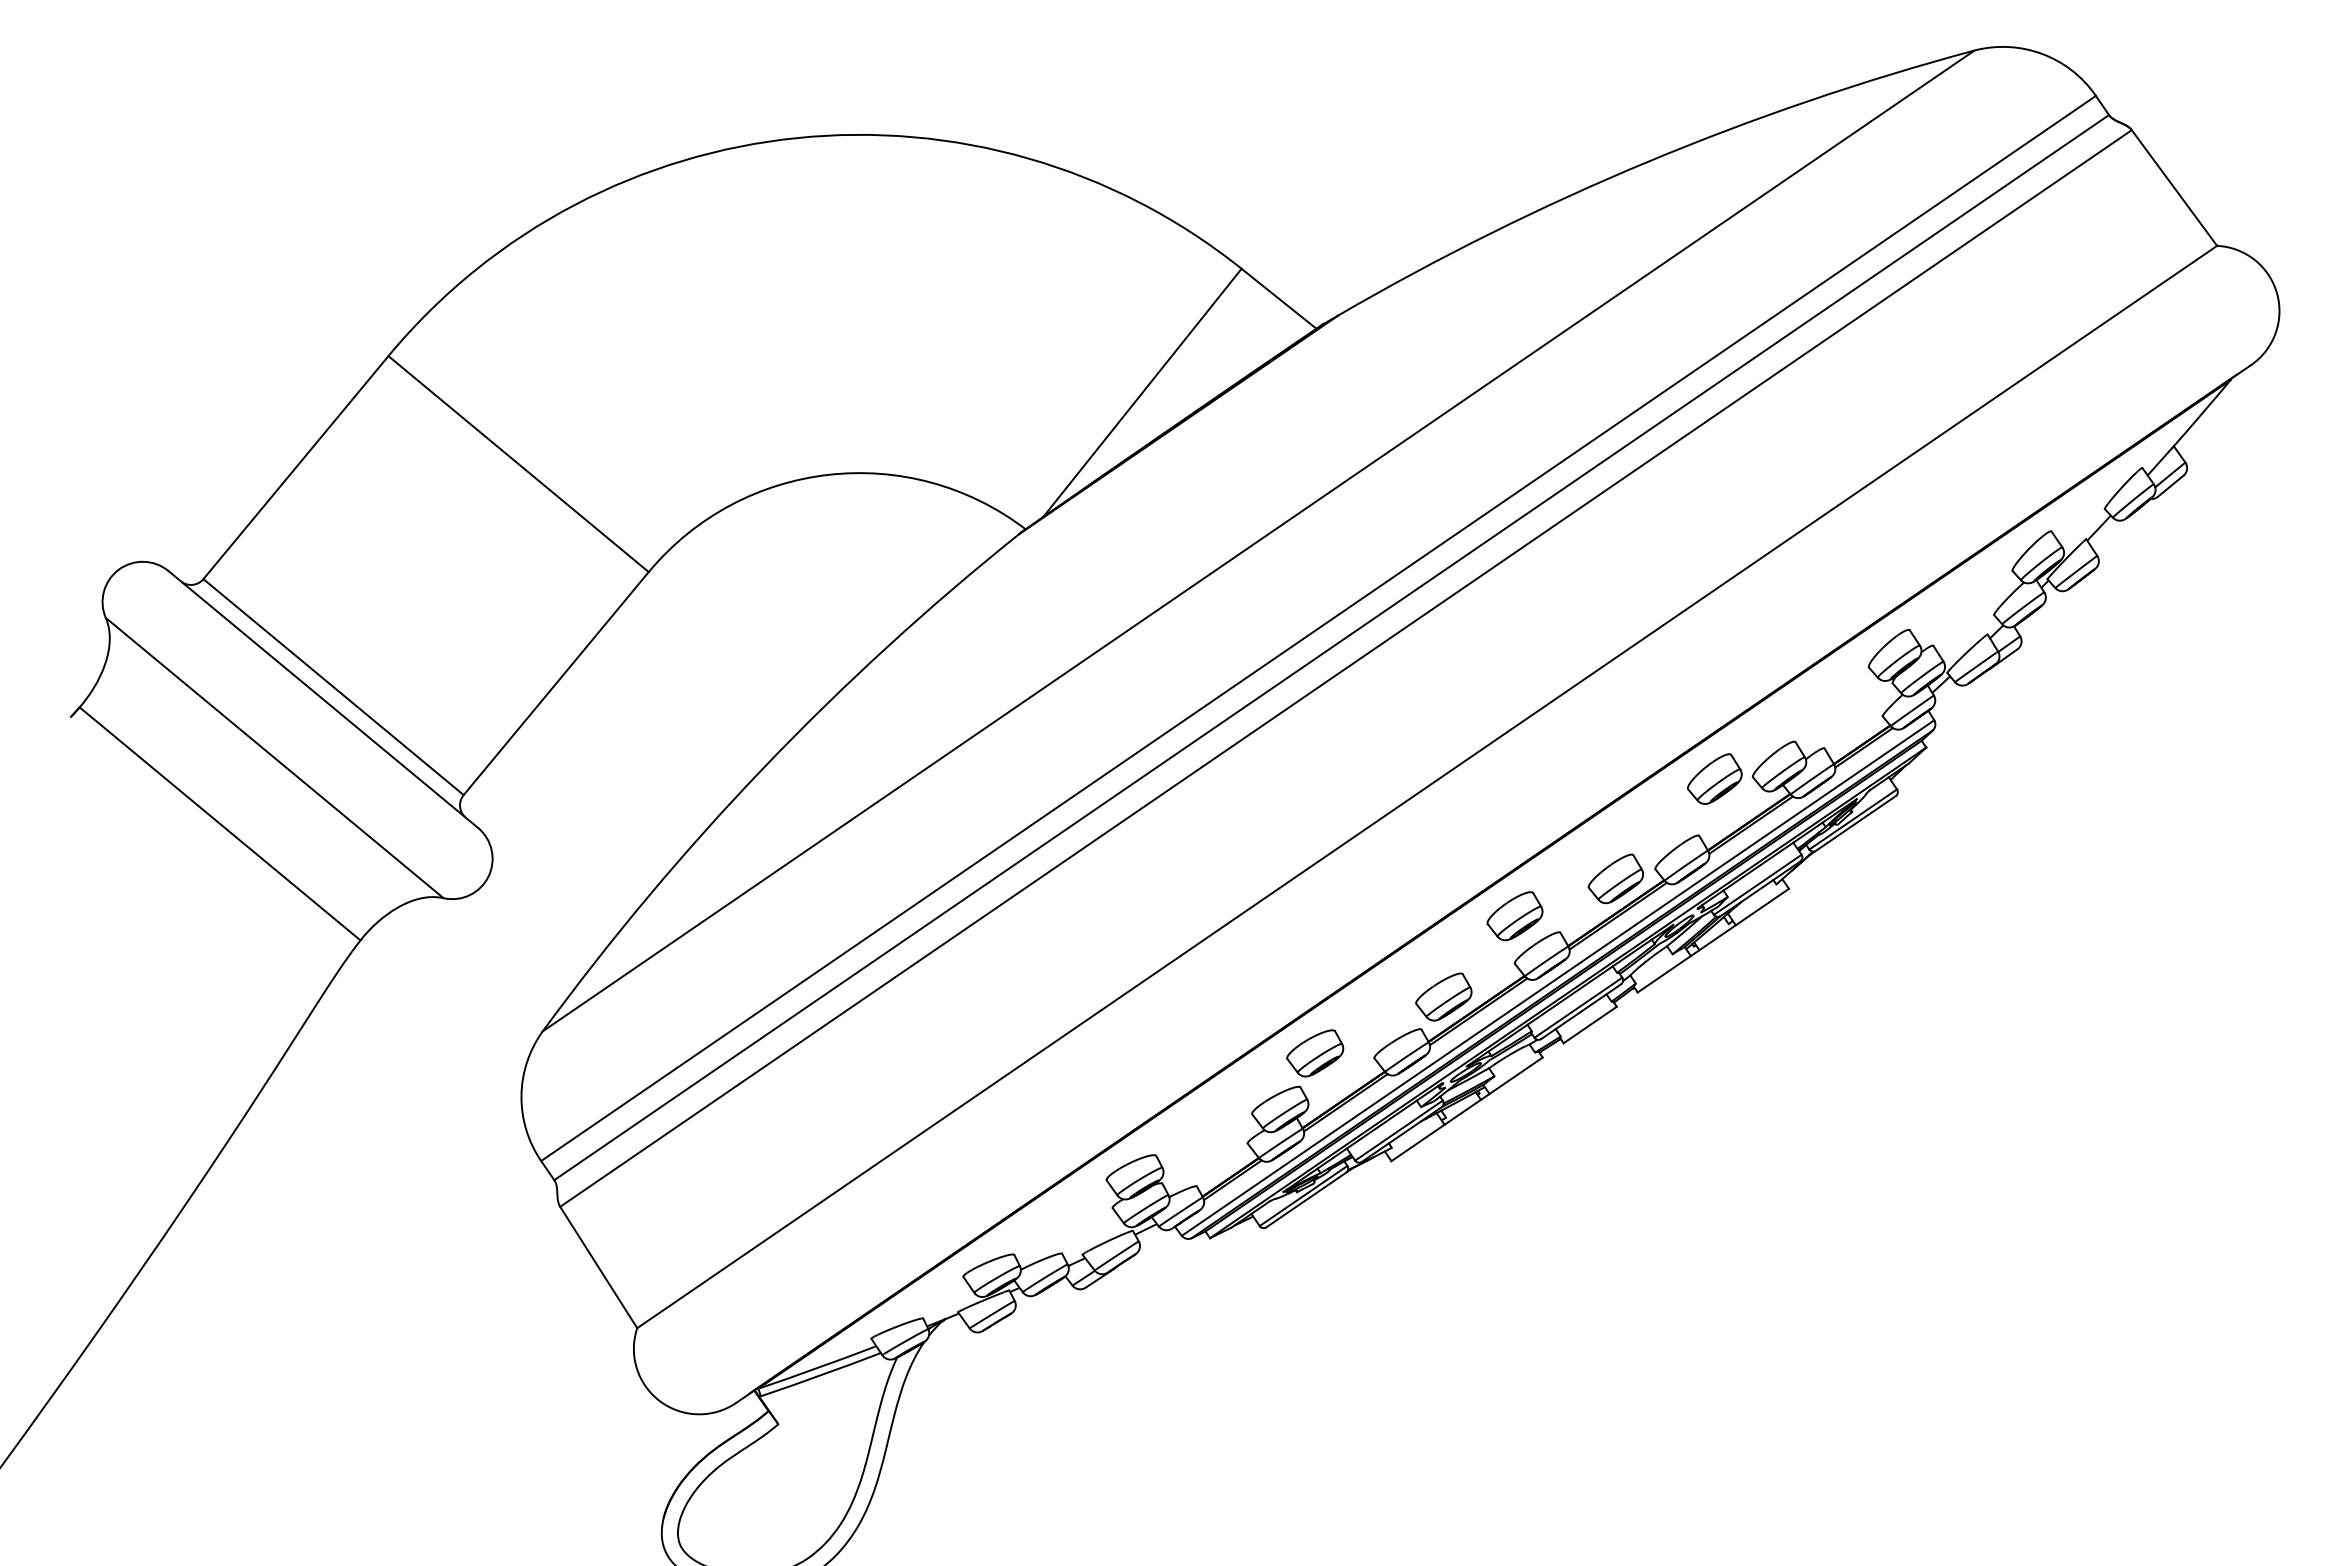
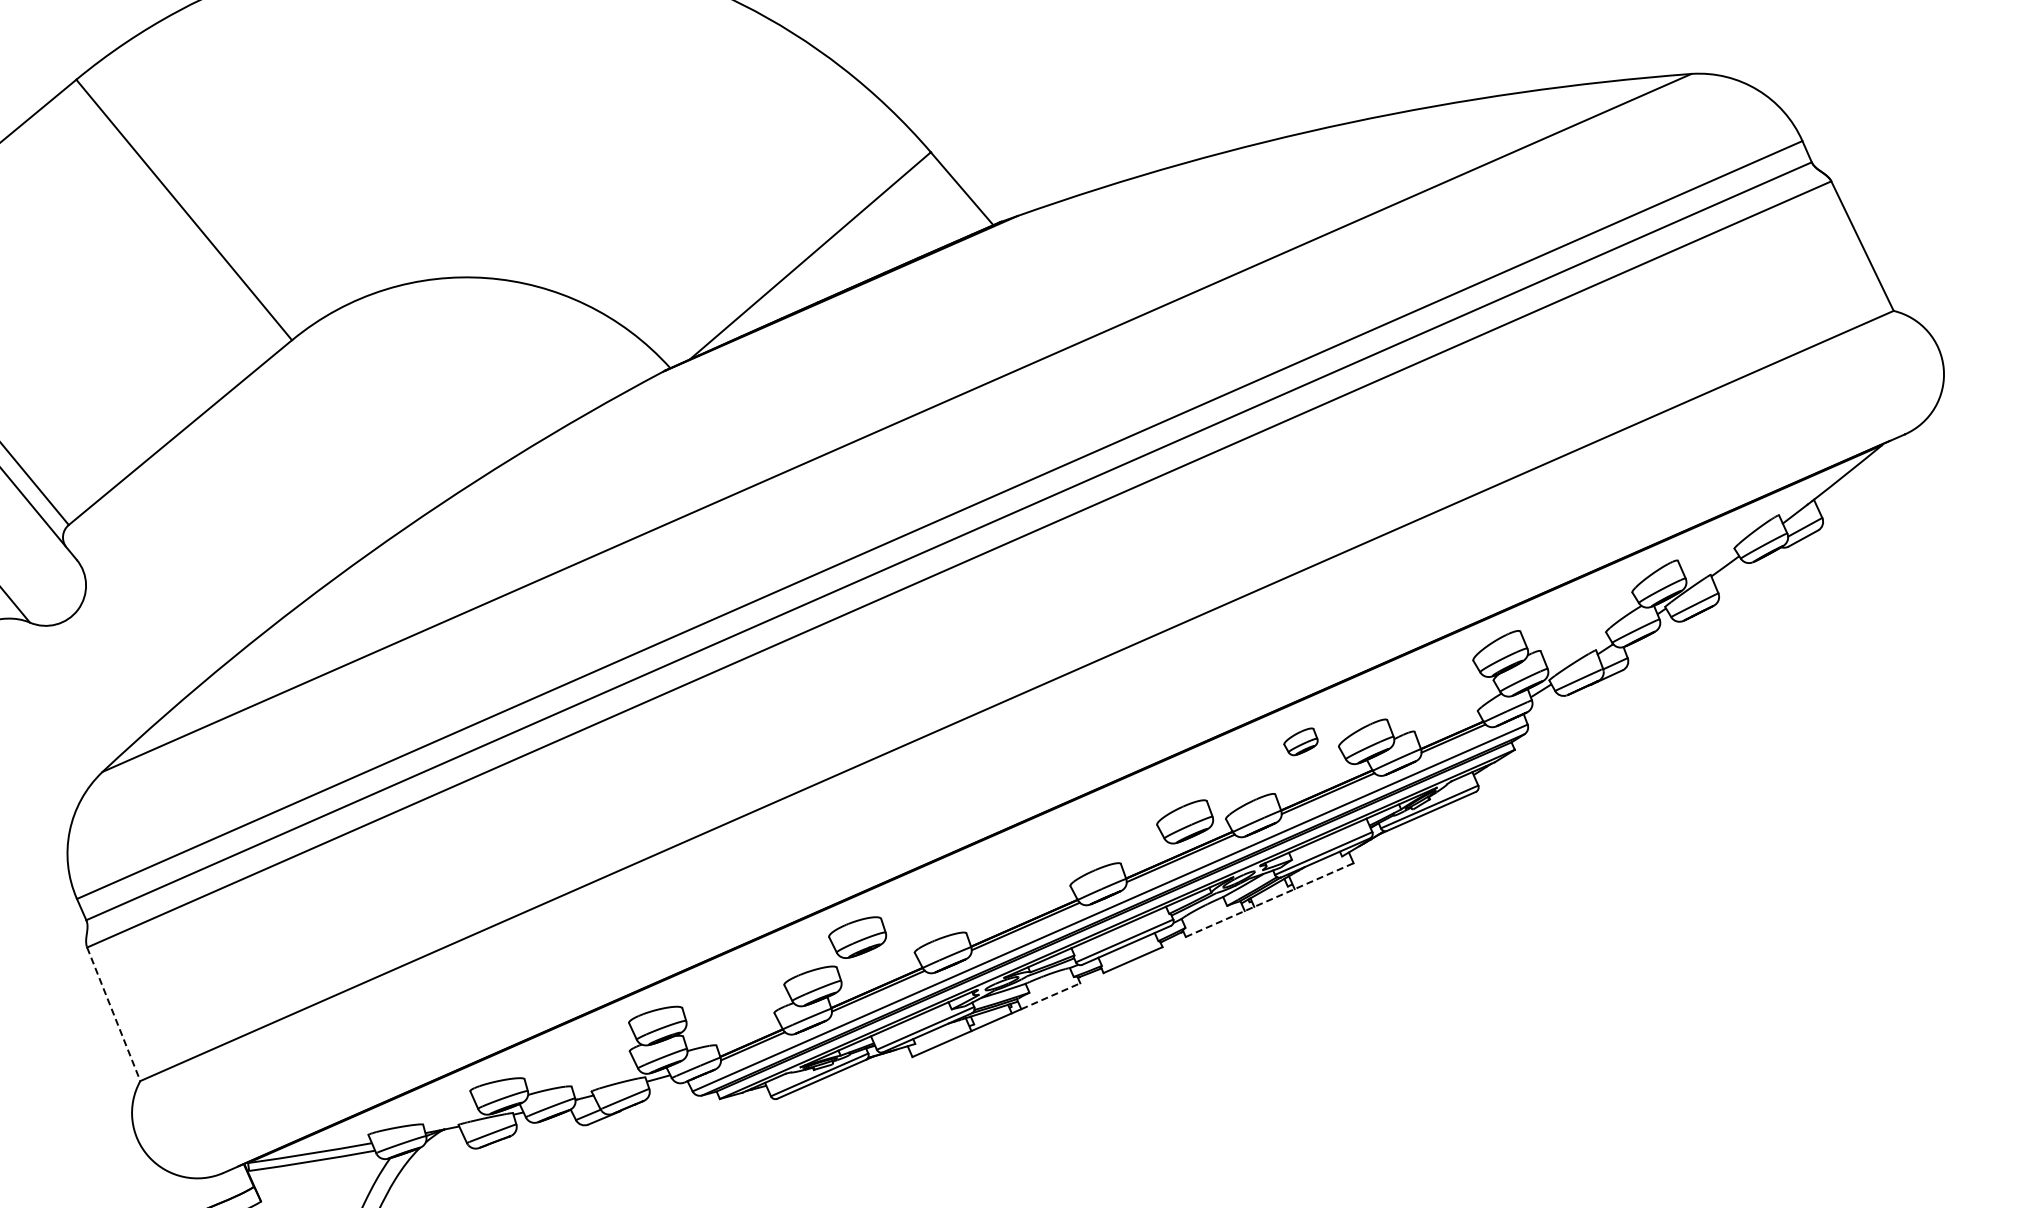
part: (1714, 778) -> (1300, 740), size x0.6
part: (1514, 916) -> (1078, 839), removed
line: (1713, 940) -> (1269, 899), solid -> dashed
part: (1443, 996) -> (994, 904), removed
line: (1516, 1075) -> (1051, 996), solid -> dashed
line: (598, 1267) -> (113, 1014), solid -> dashed

